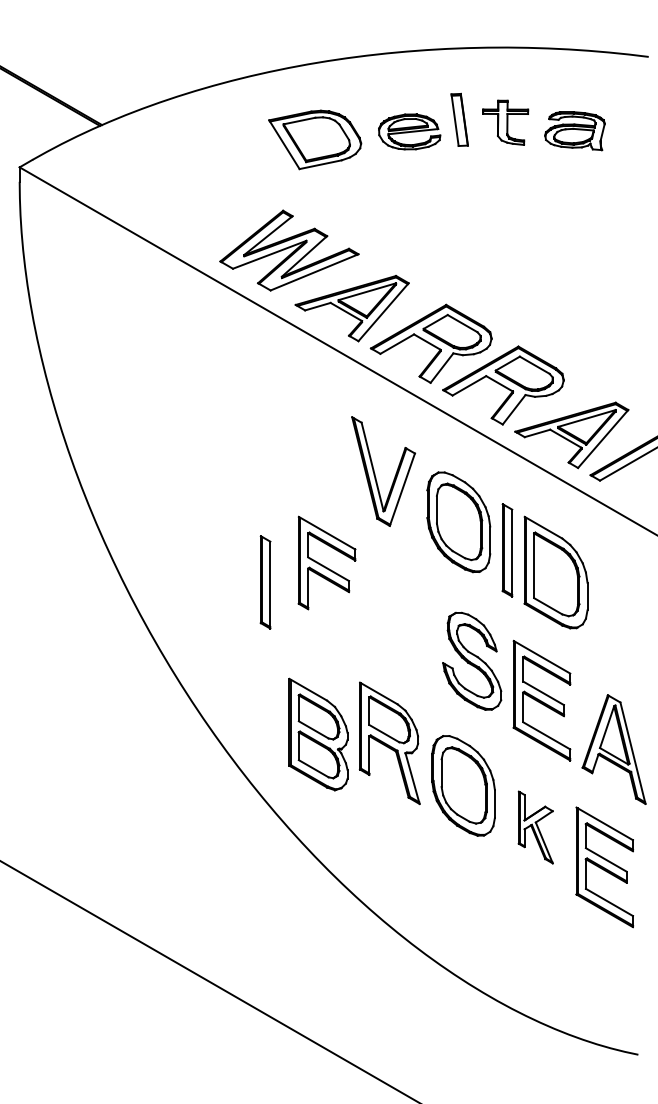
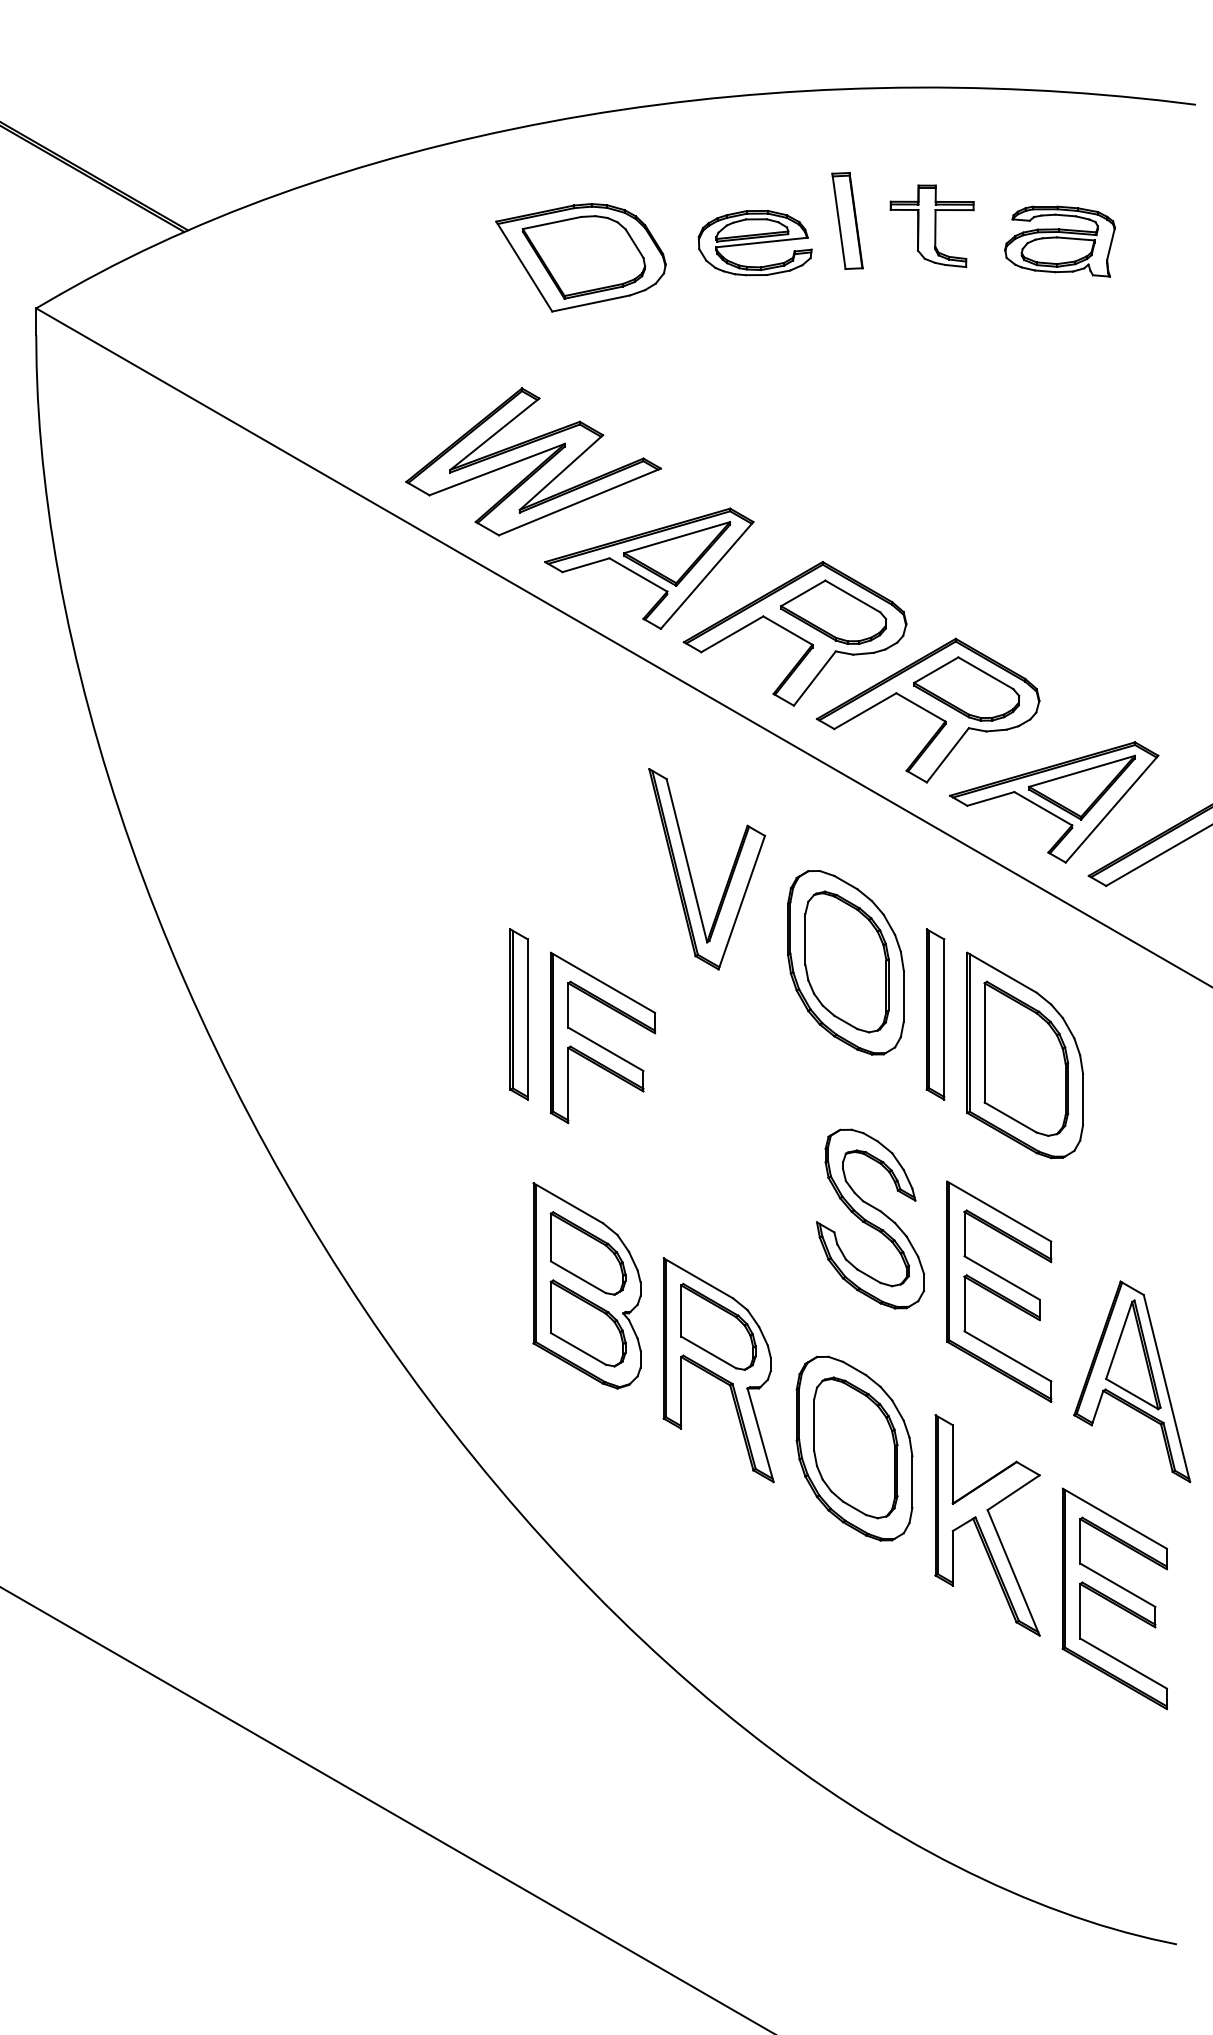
part: (265, 582) -> (518, 1014), moved
part: (318, 734) -> (587, 1285), moved
part: (535, 827) -> (987, 1525), size x1.67

